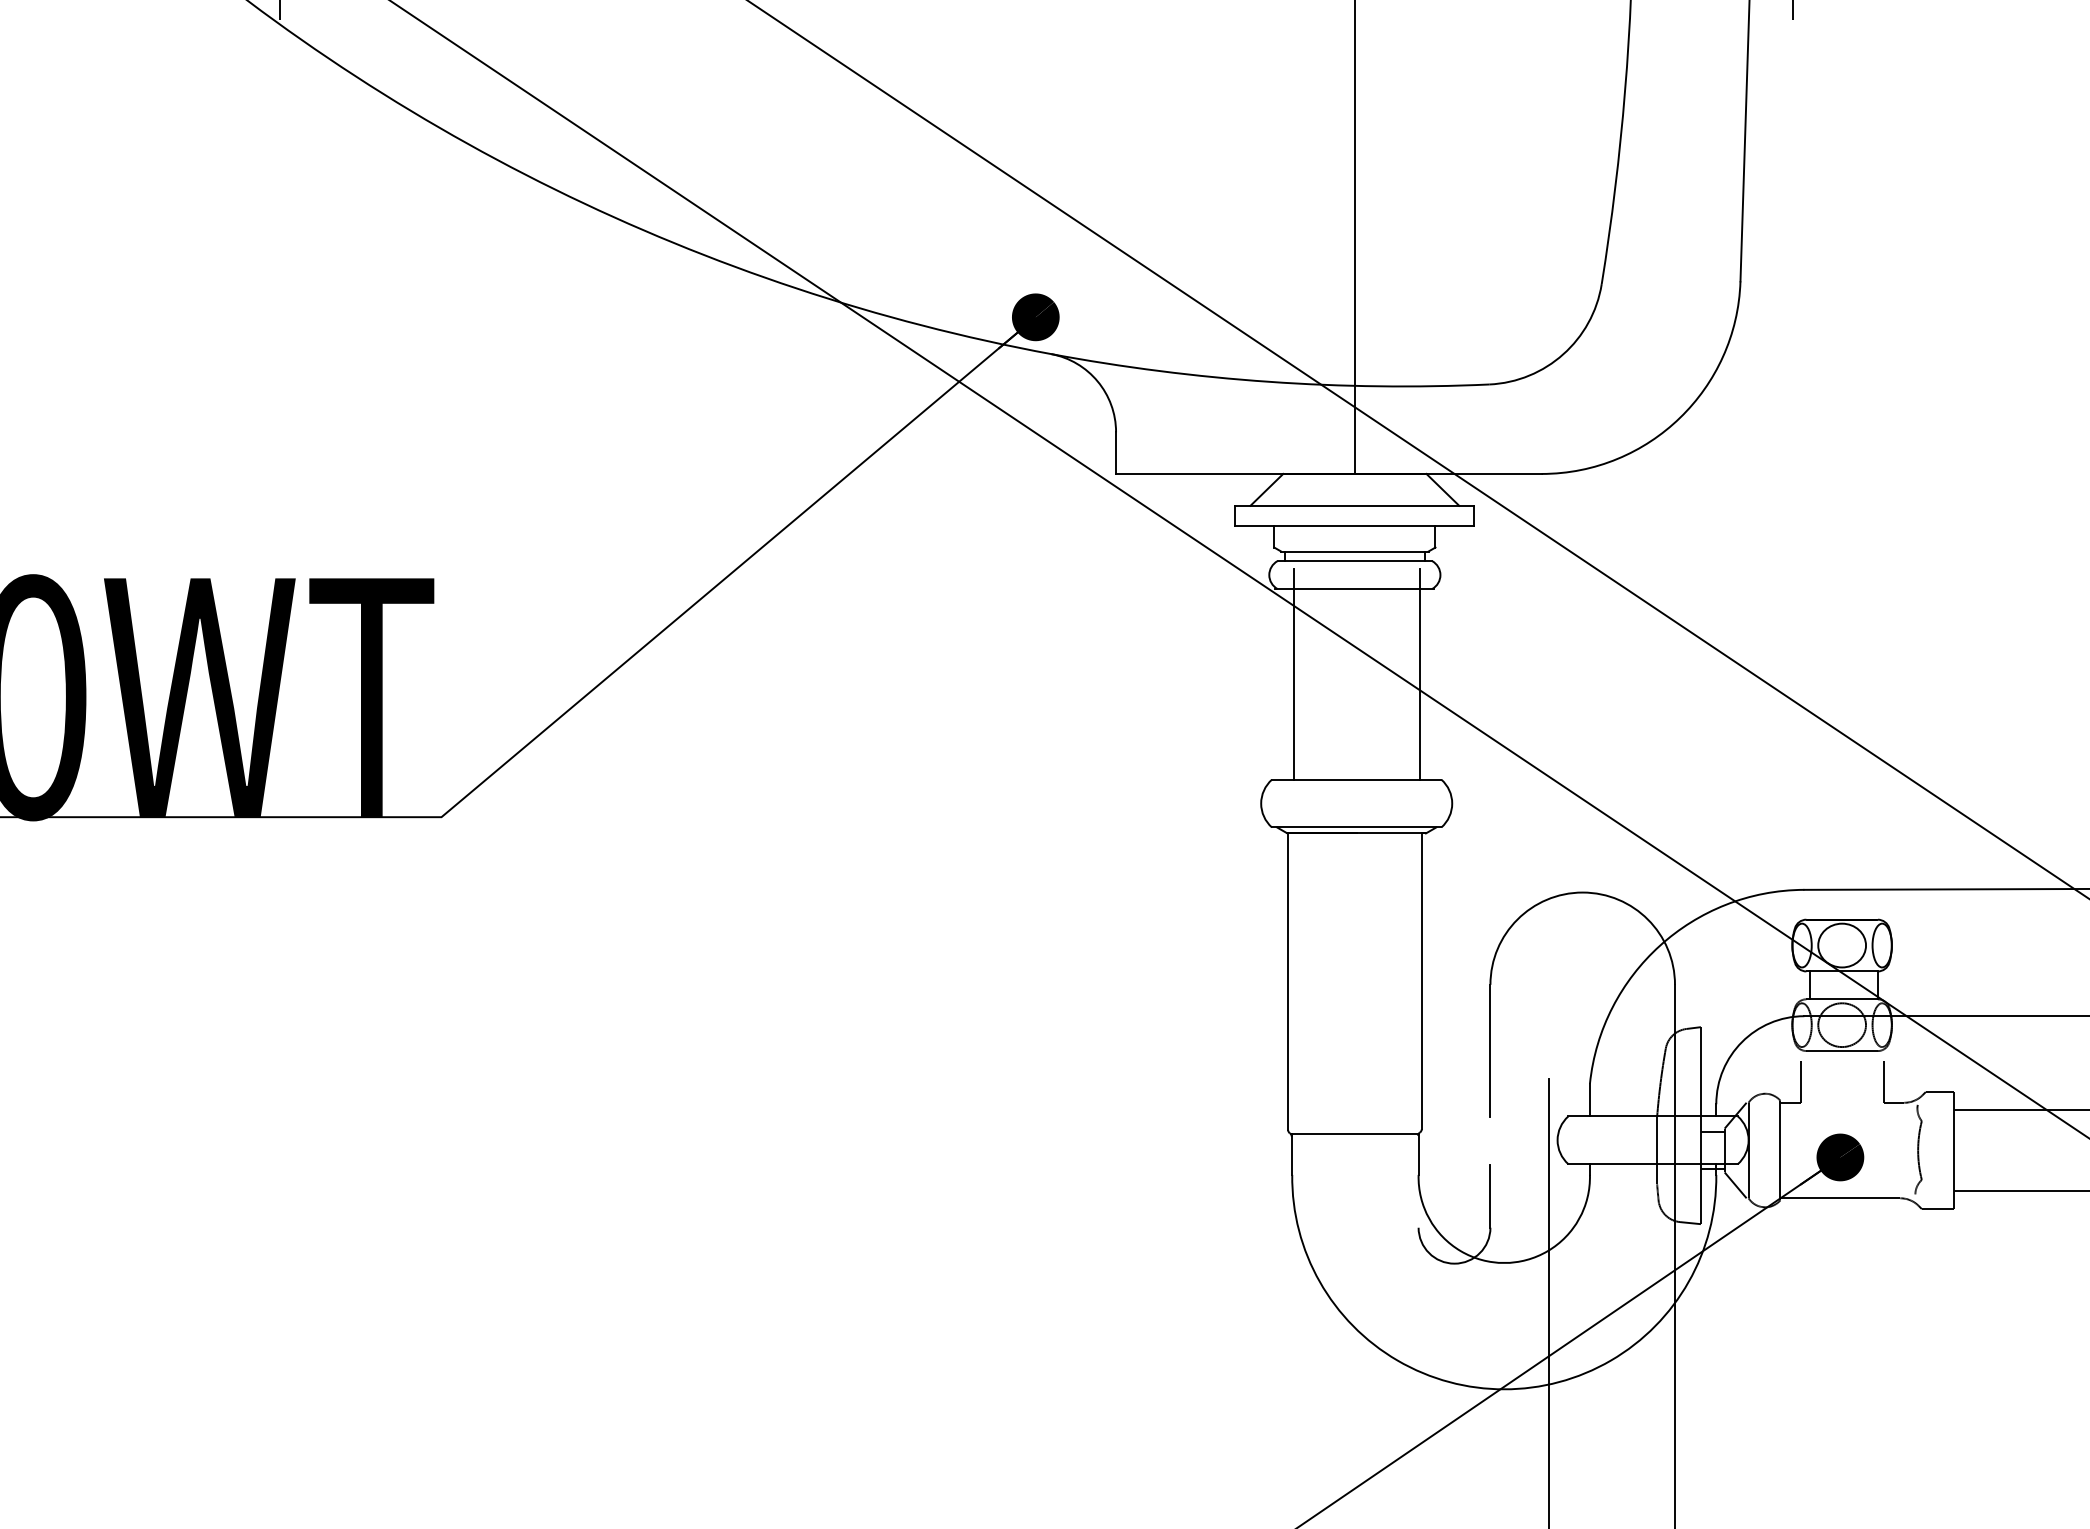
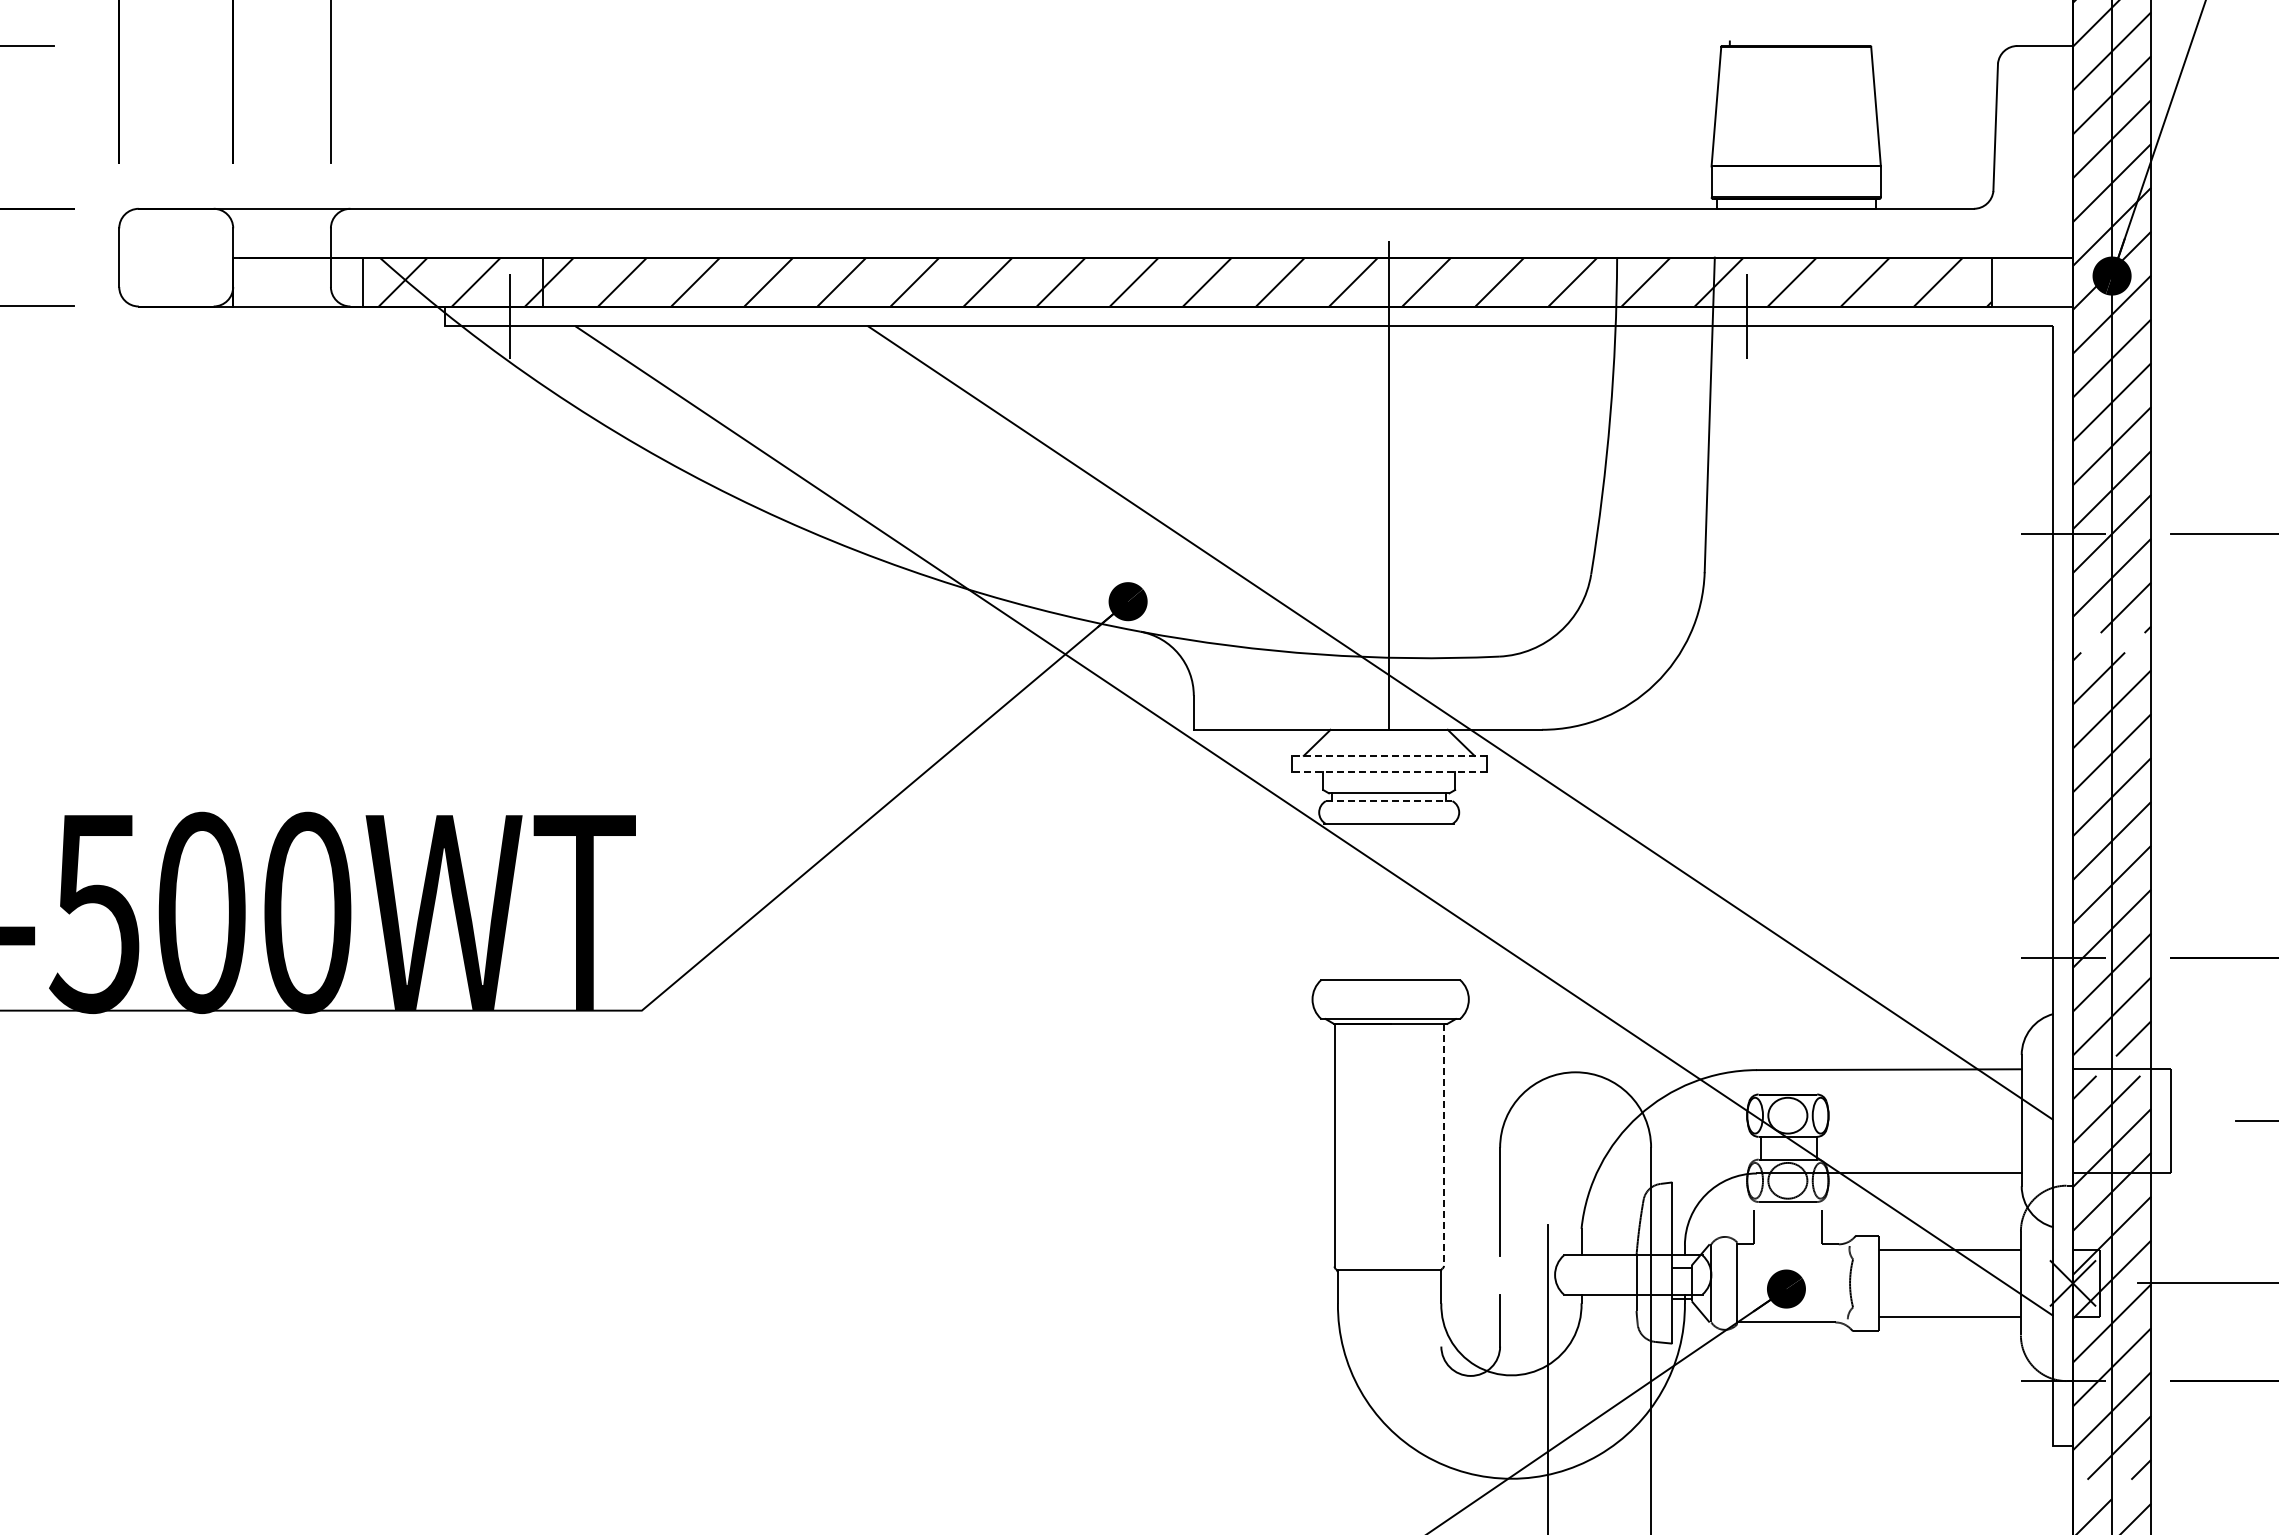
line: (1355, 505) -> (1389, 755), solid -> dashed
line: (1355, 526) -> (1389, 772), solid -> dashed
line: (1355, 561) -> (1389, 801), solid -> dashed
line: (1294, 674) -> (1339, 893), removed
line: (1420, 674) -> (1442, 893), removed
line: (1421, 980) -> (1443, 1144), solid -> dashed

